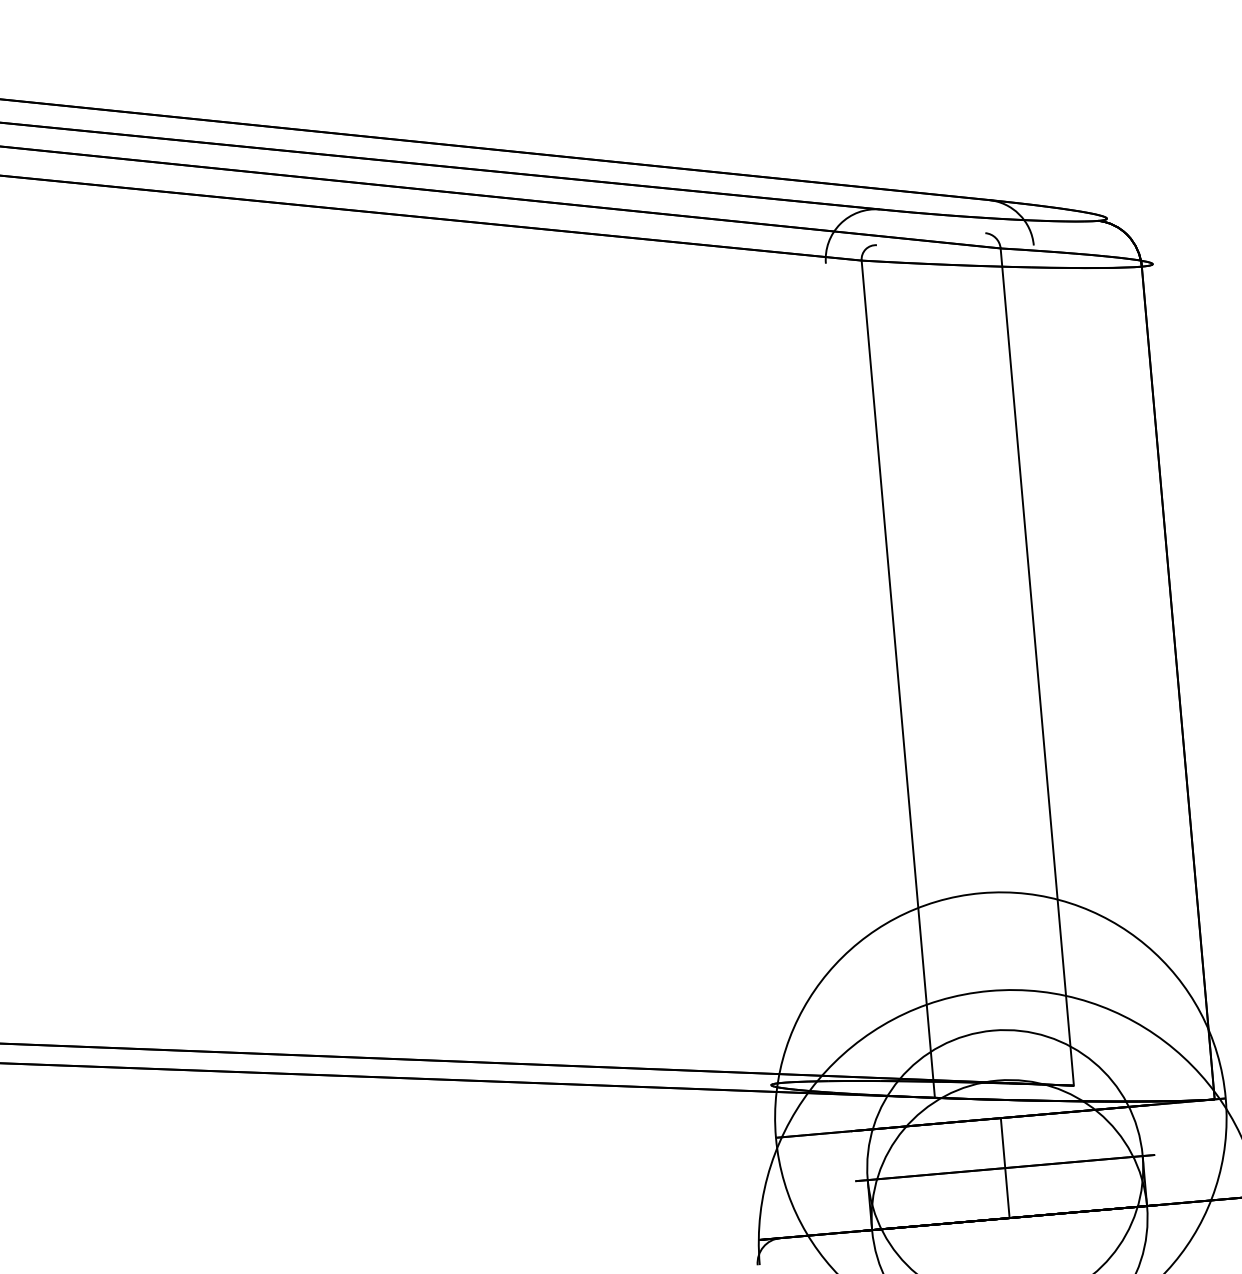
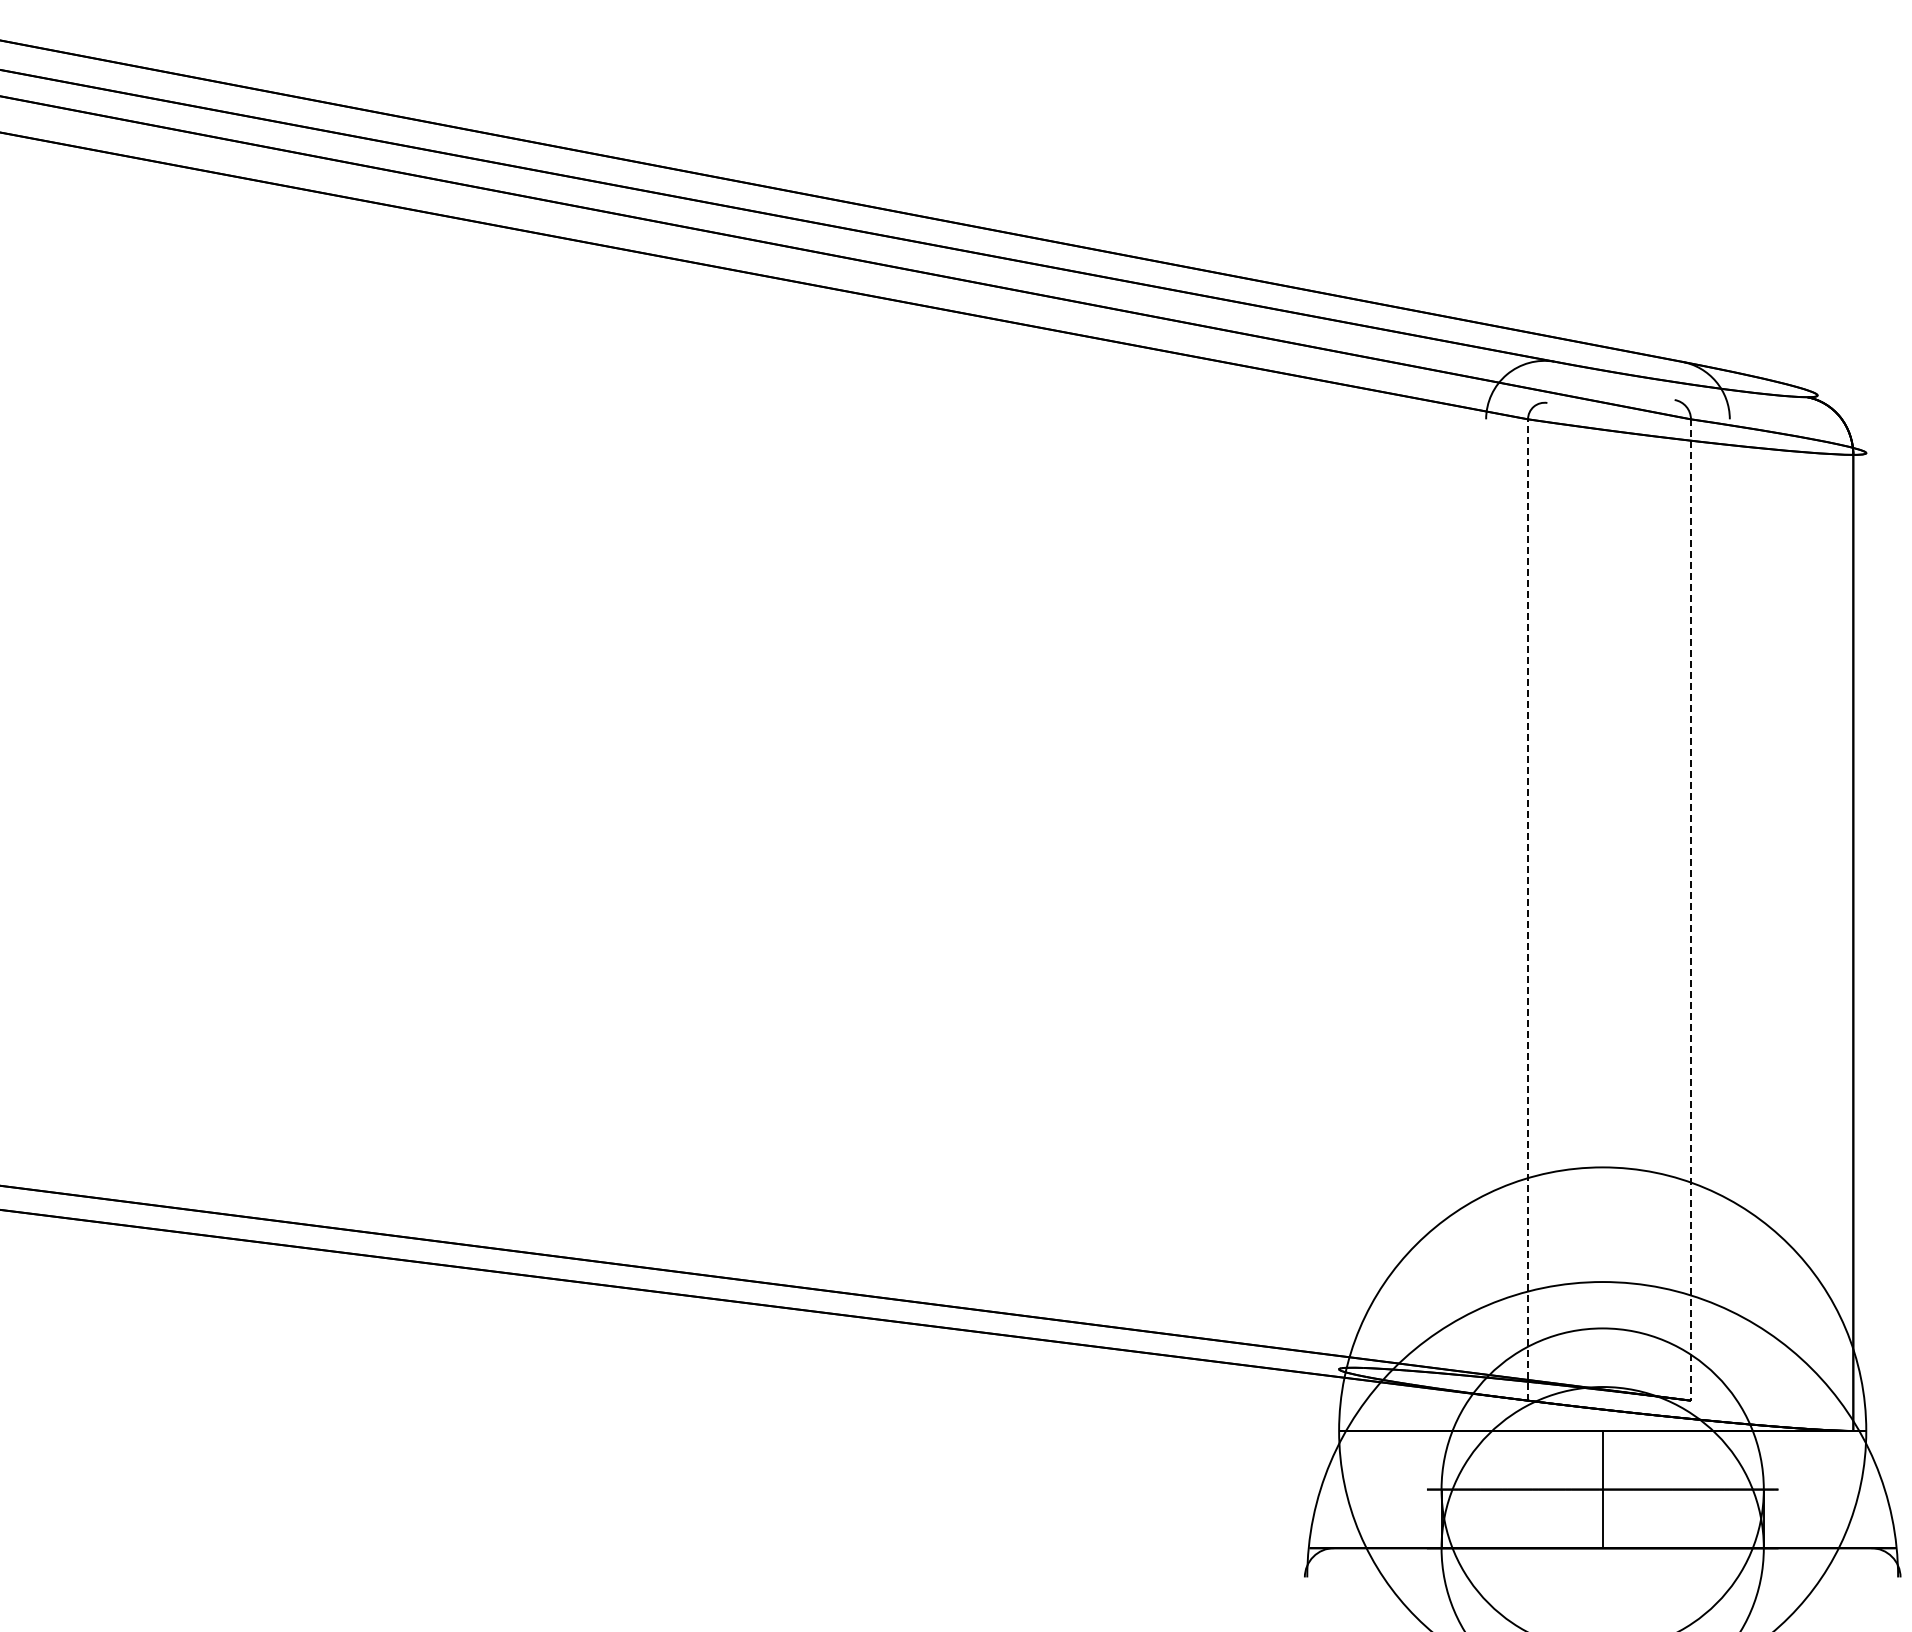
line: (1036, 667) -> (1690, 910), solid -> dashed
line: (898, 679) -> (1528, 910), solid -> dashed

